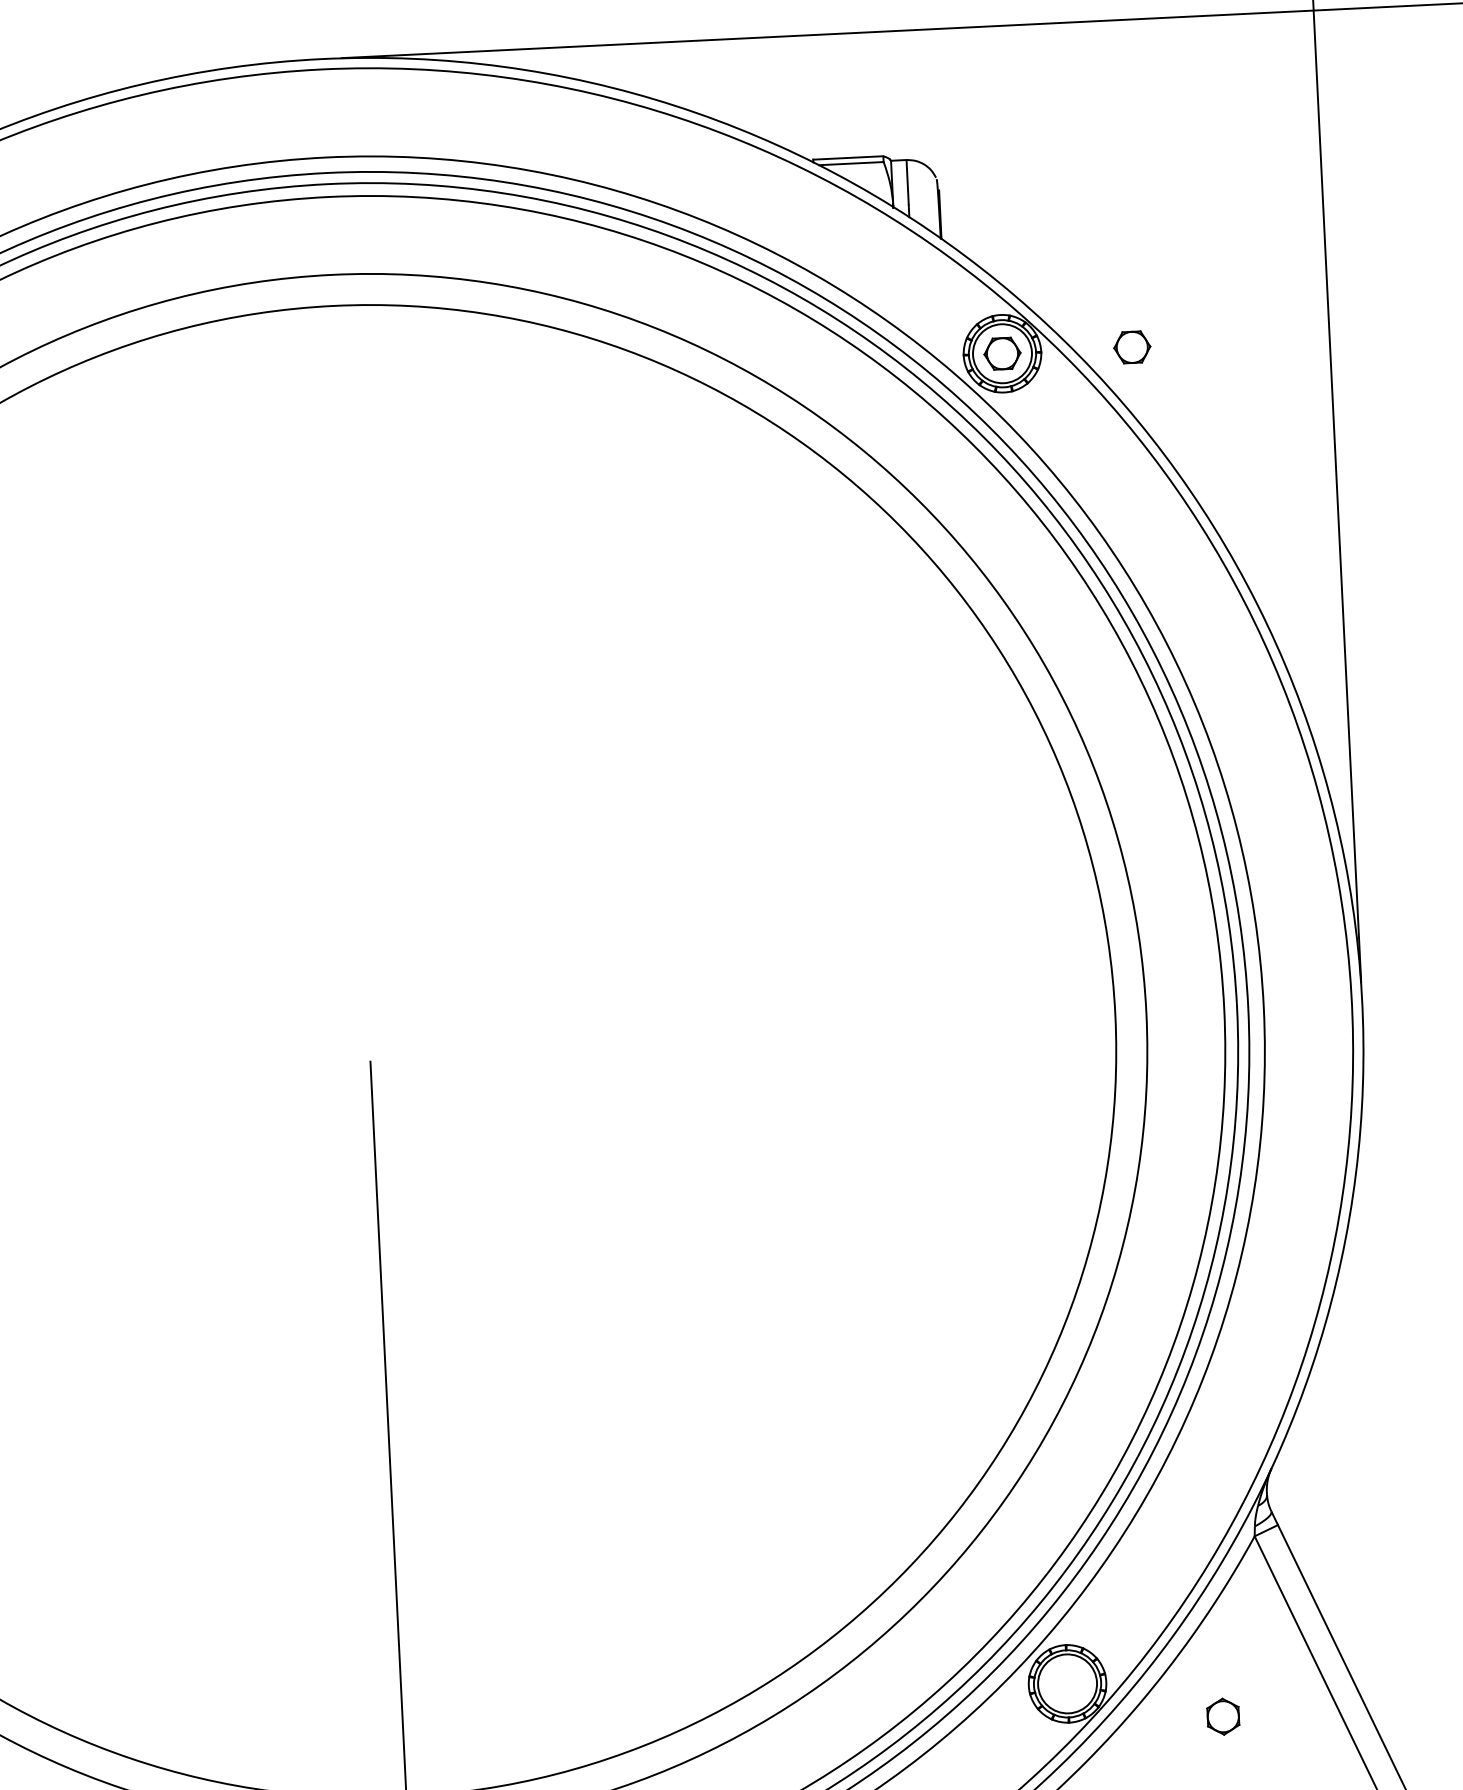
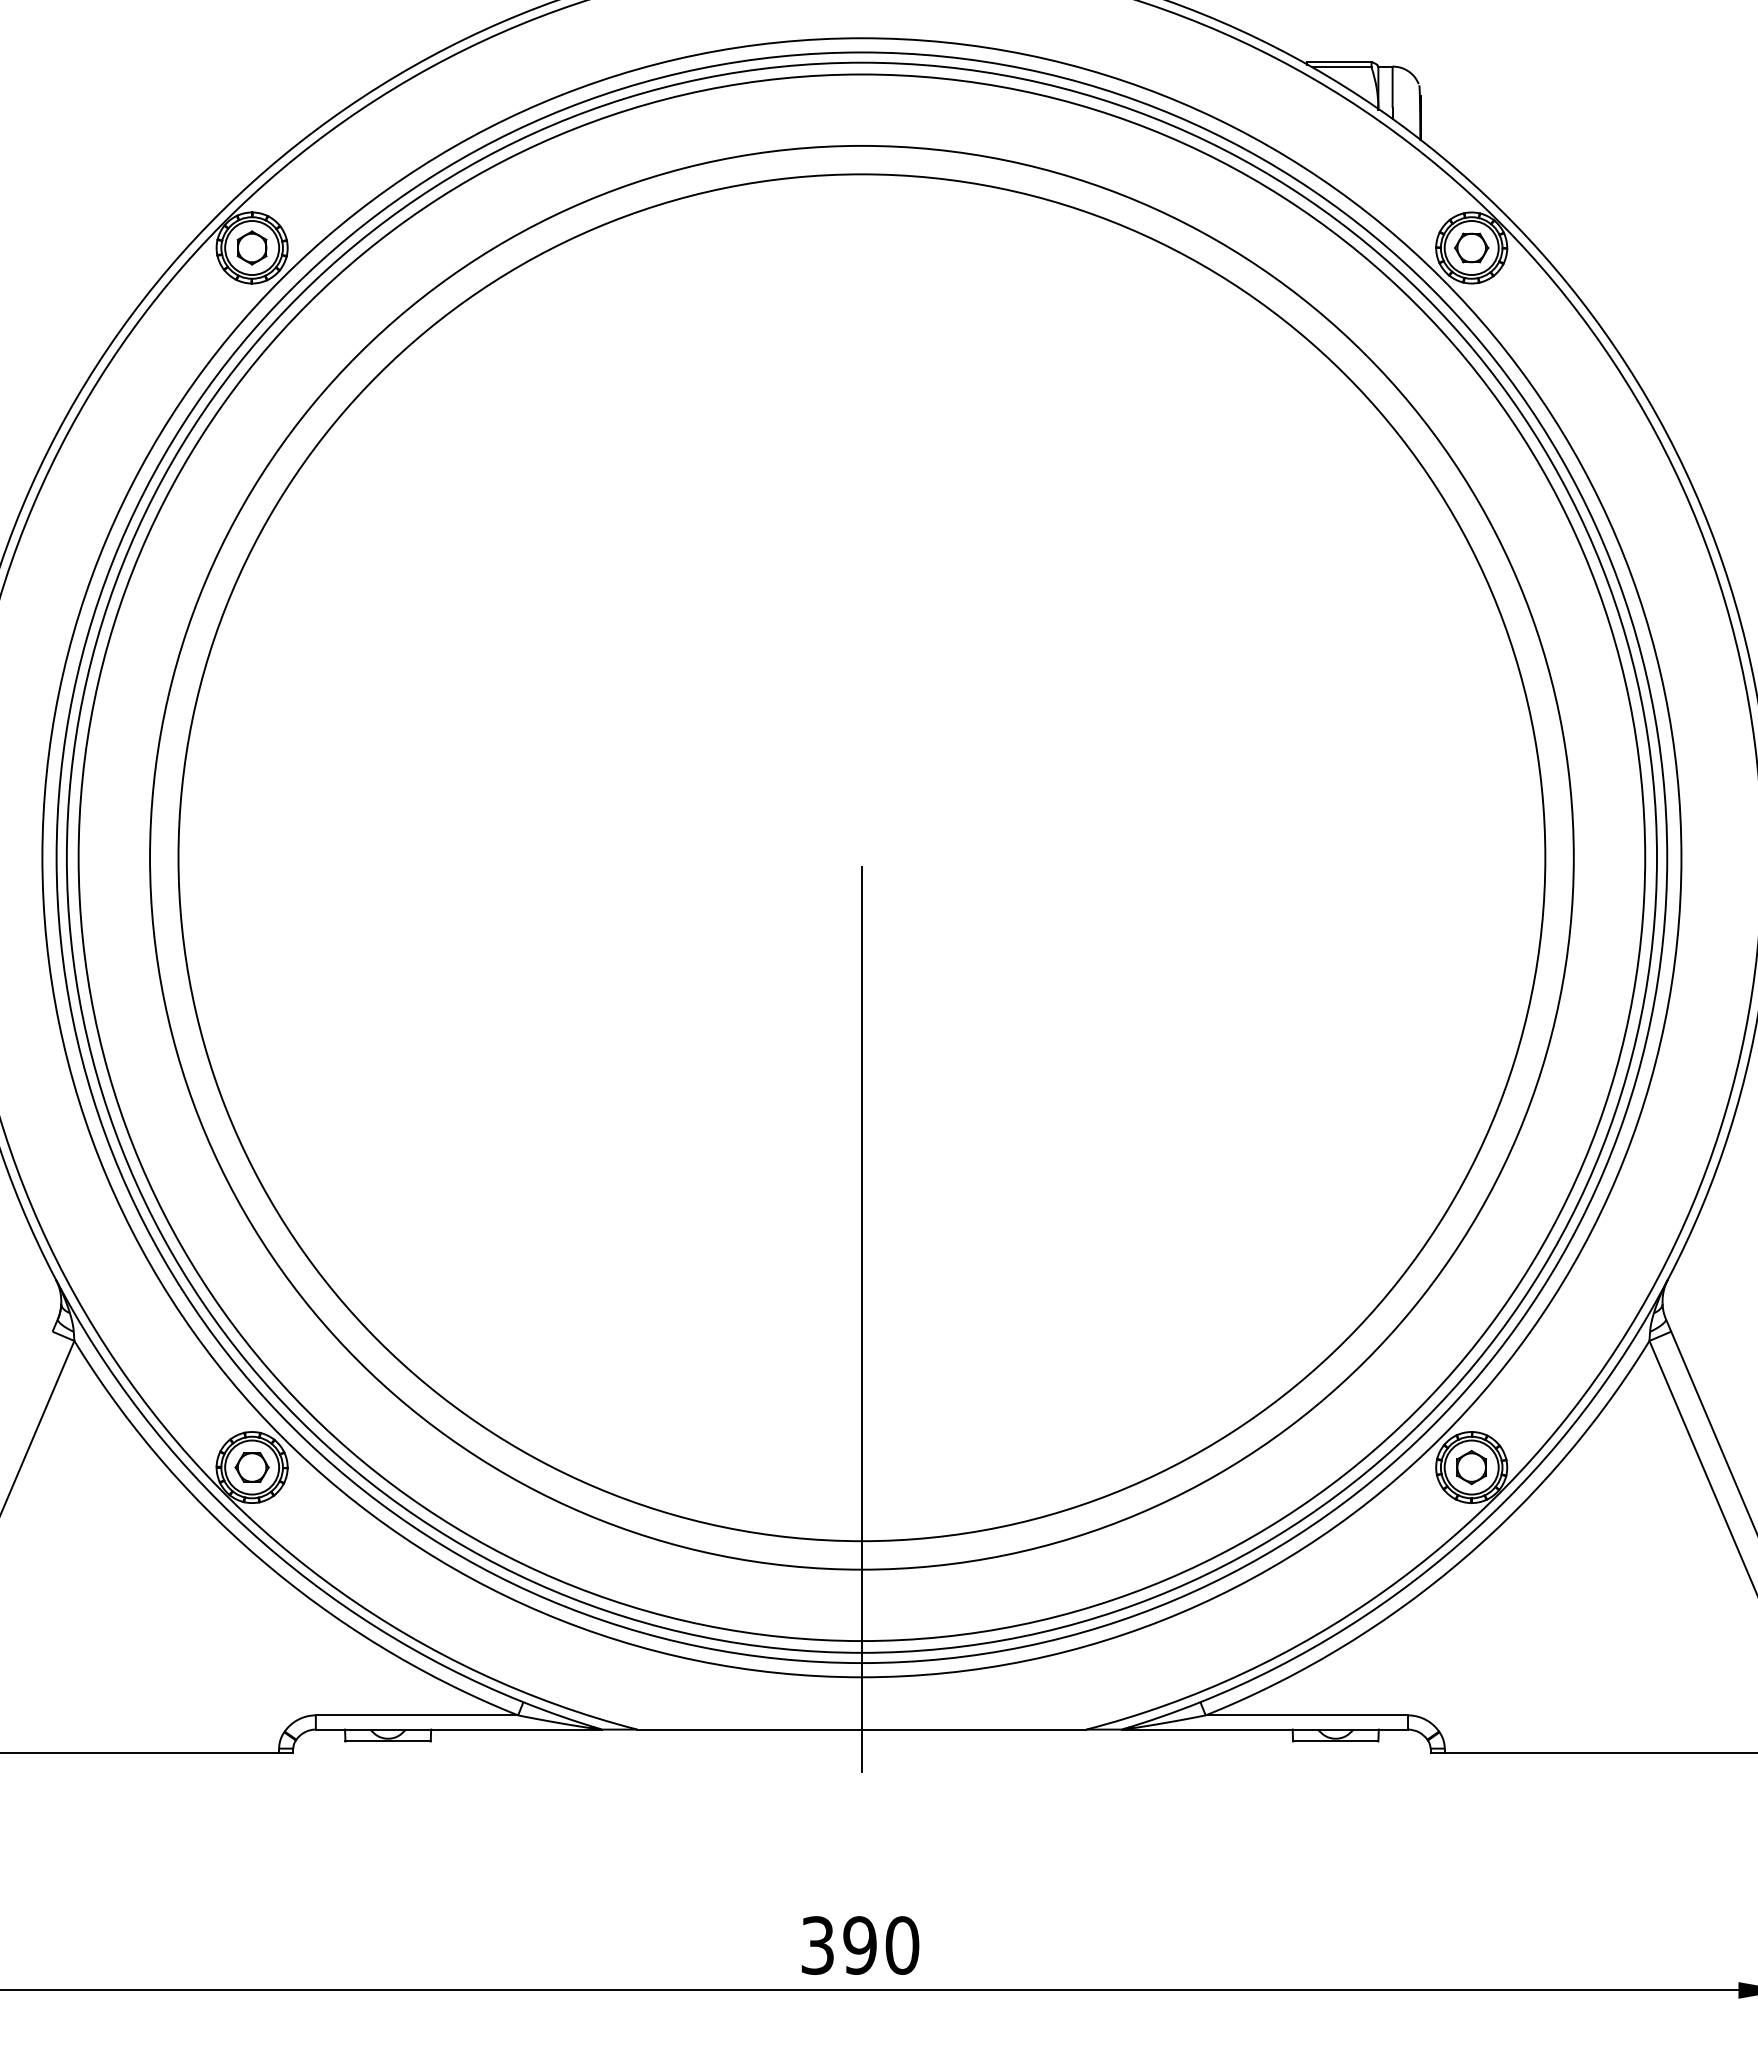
part: (1132, 346) -> (1590, 247), removed
part: (1223, 1716) -> (1471, 1467), moved

